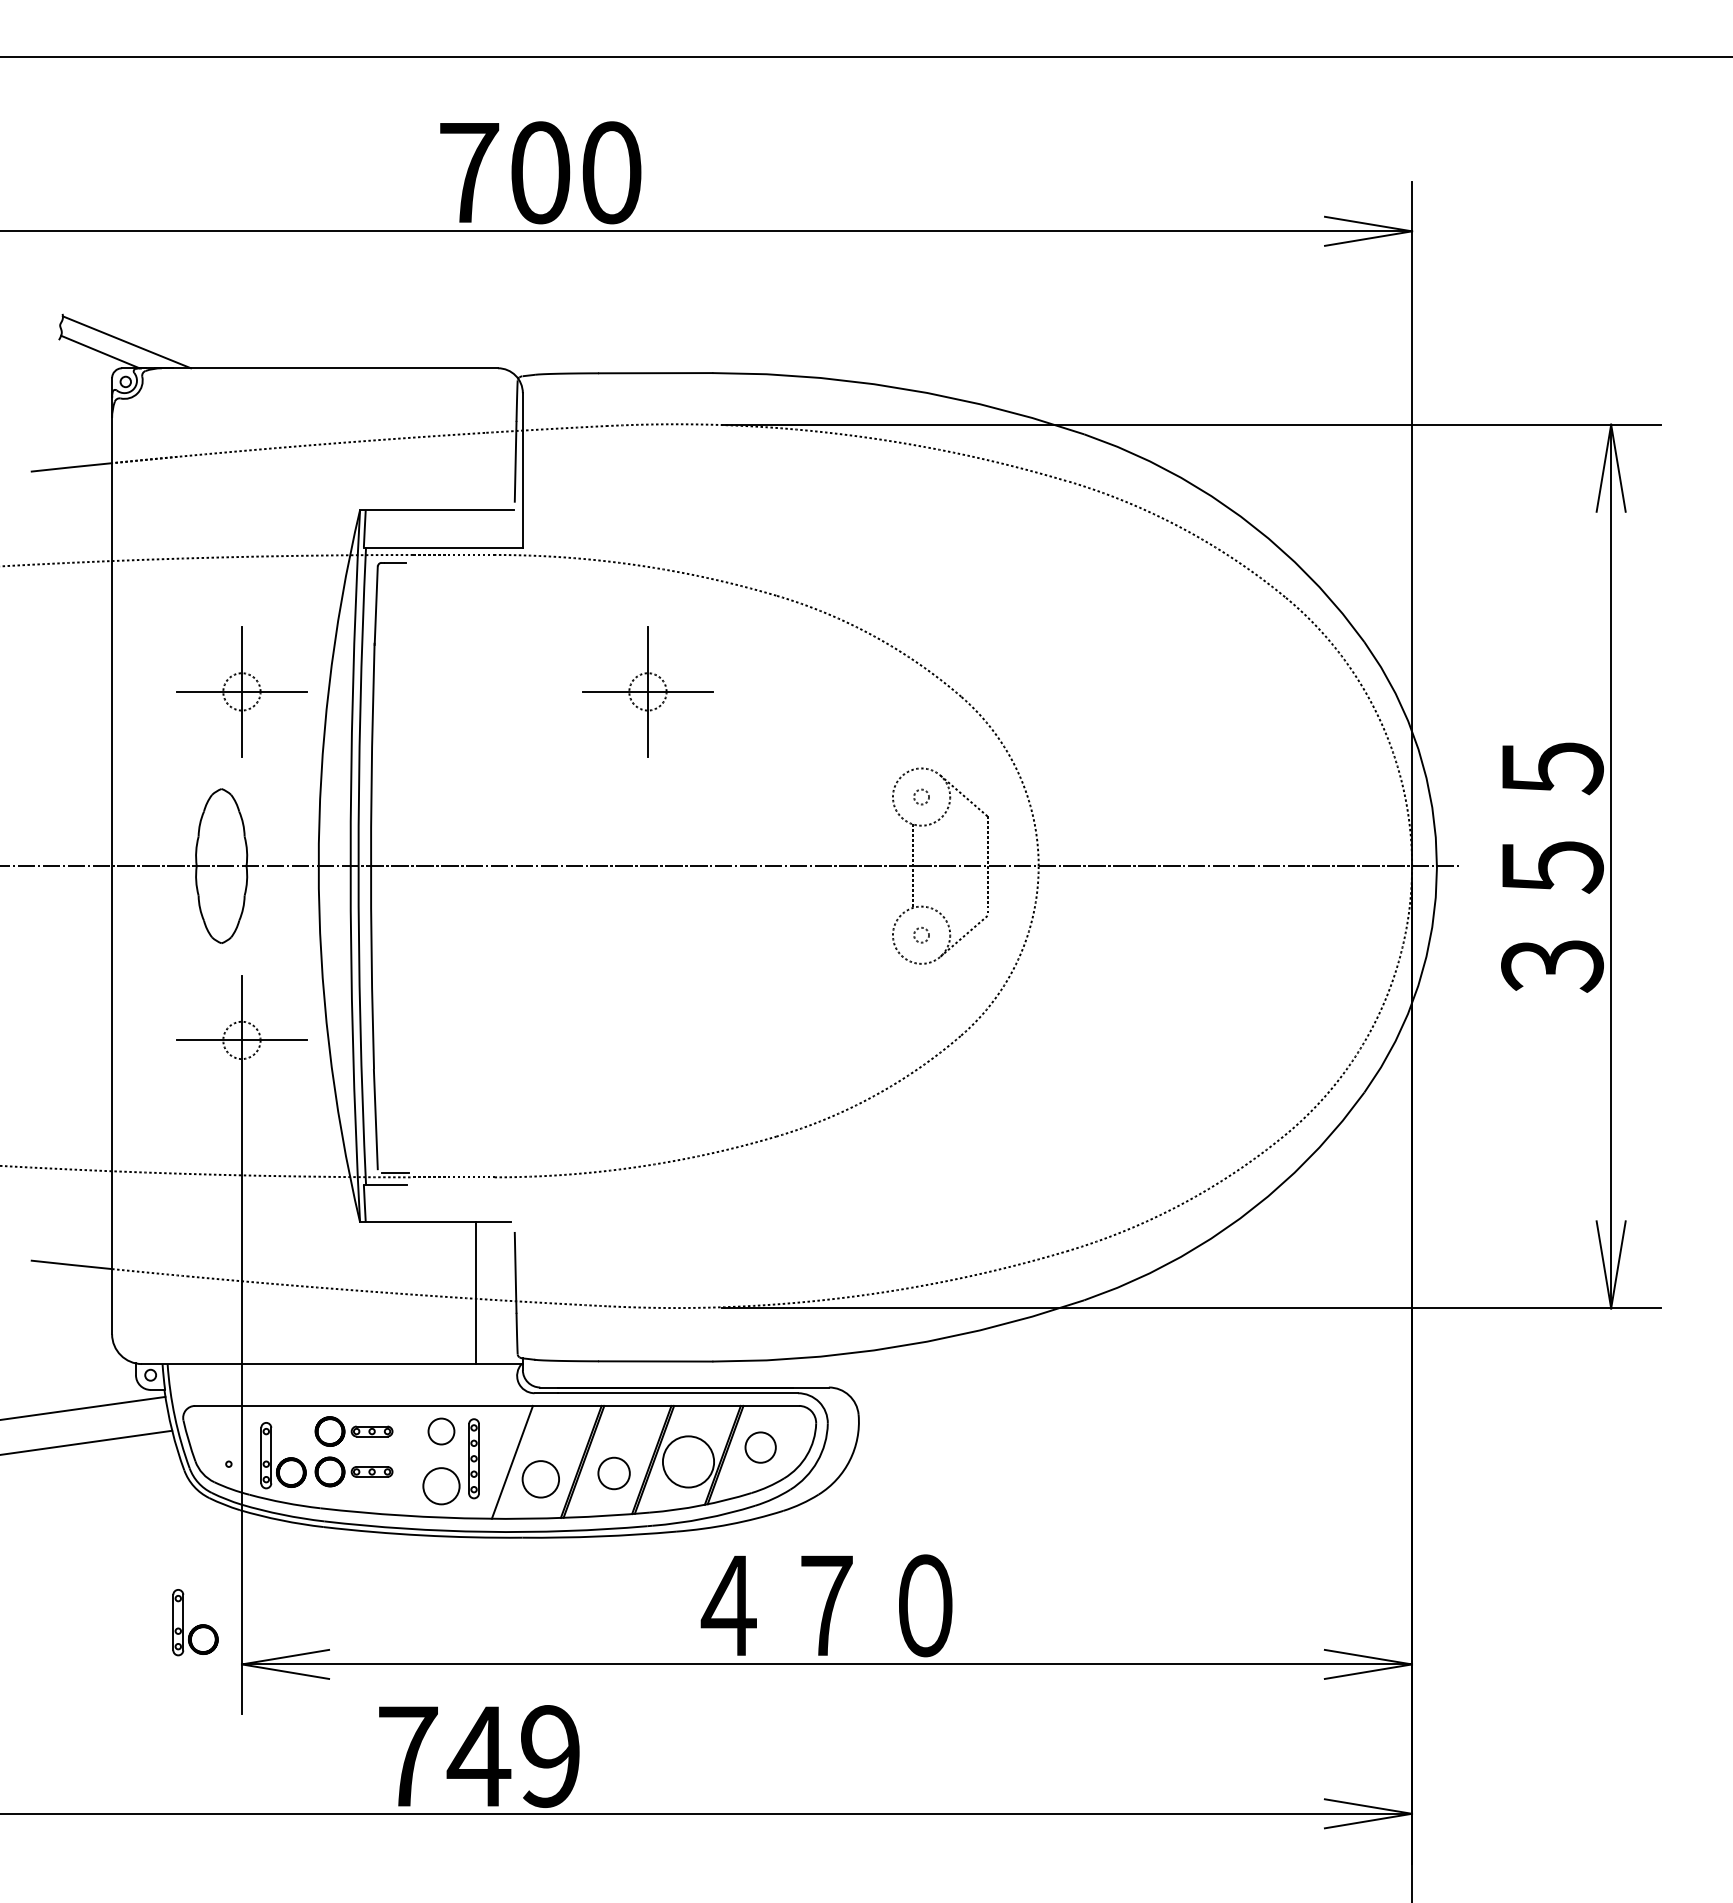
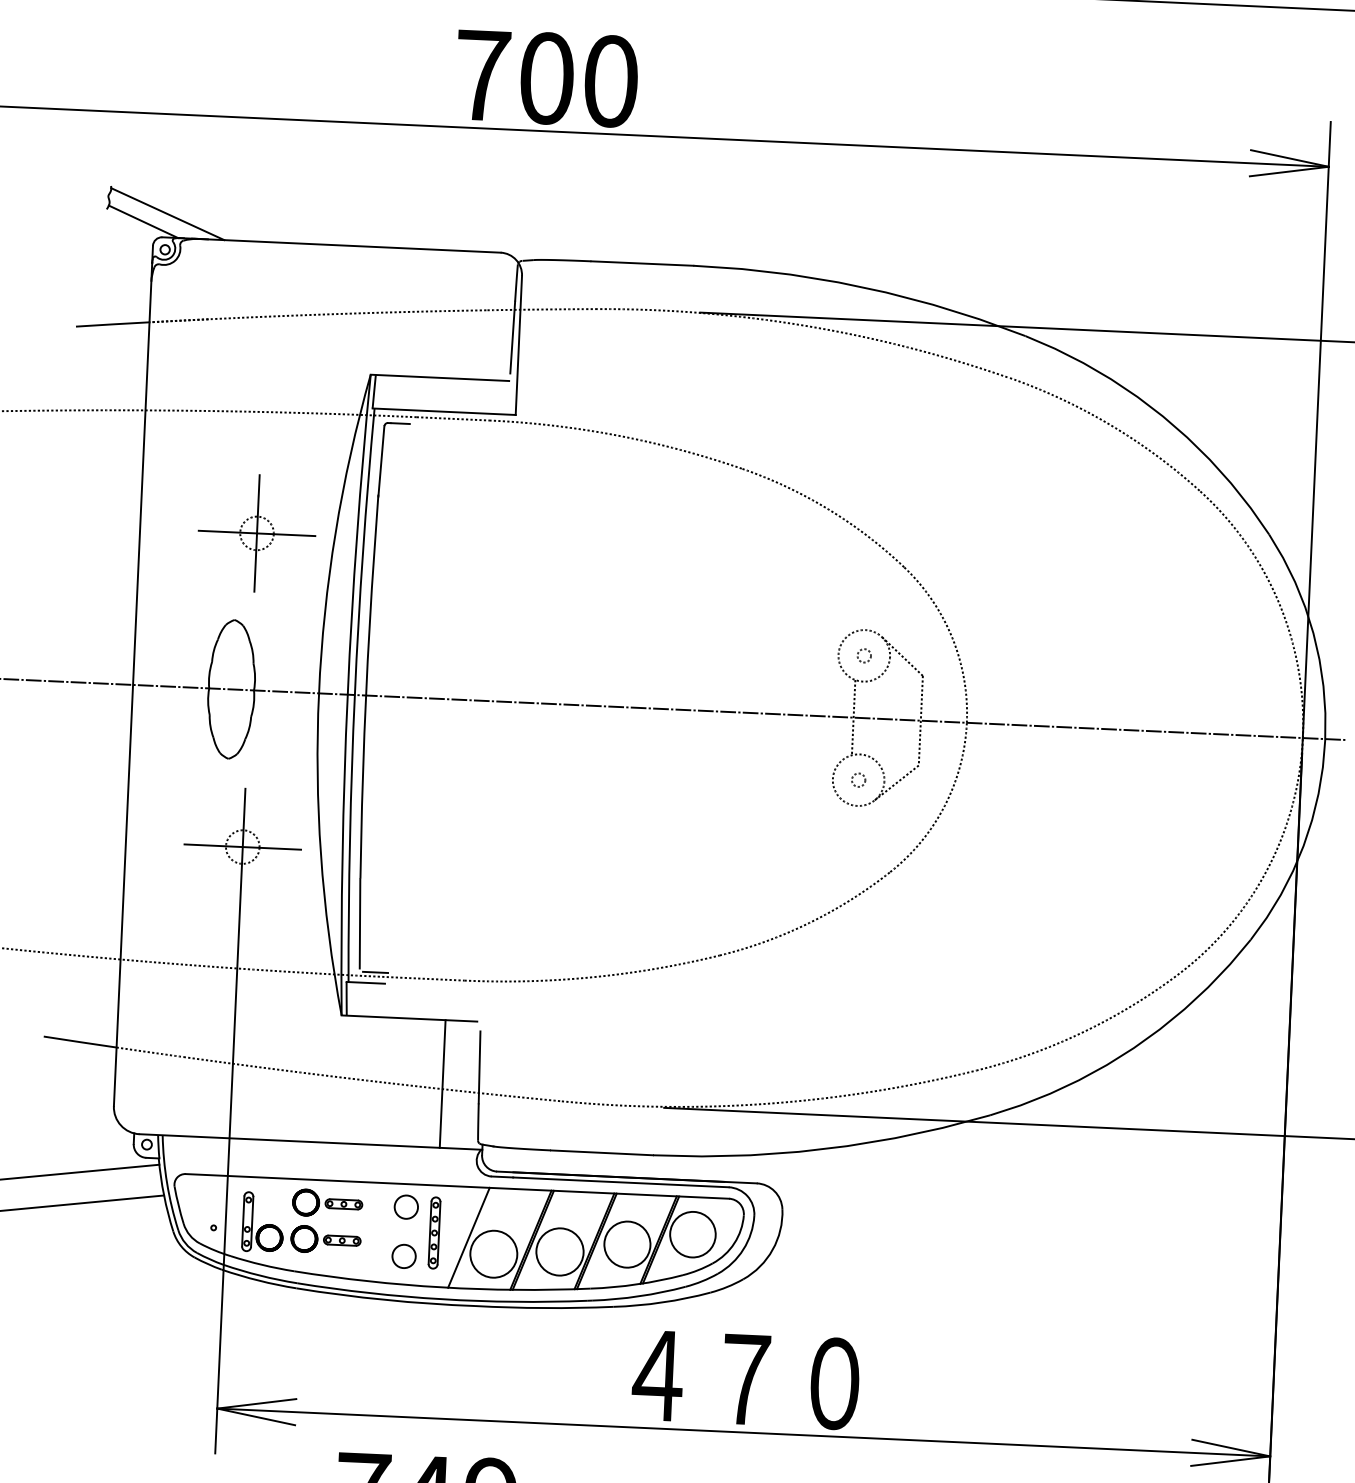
part: (647, 691) -> (621, 549), removed
circle: (760, 1447) -> (692, 1234), size x1.67
circle: (613, 1473) -> (559, 1251), size x1.67
circle: (540, 1479) -> (493, 1254), size x1.43
circle: (441, 1486) -> (404, 1256), size x0.71
part: (195, 1622) -> (177, 1368), removed

